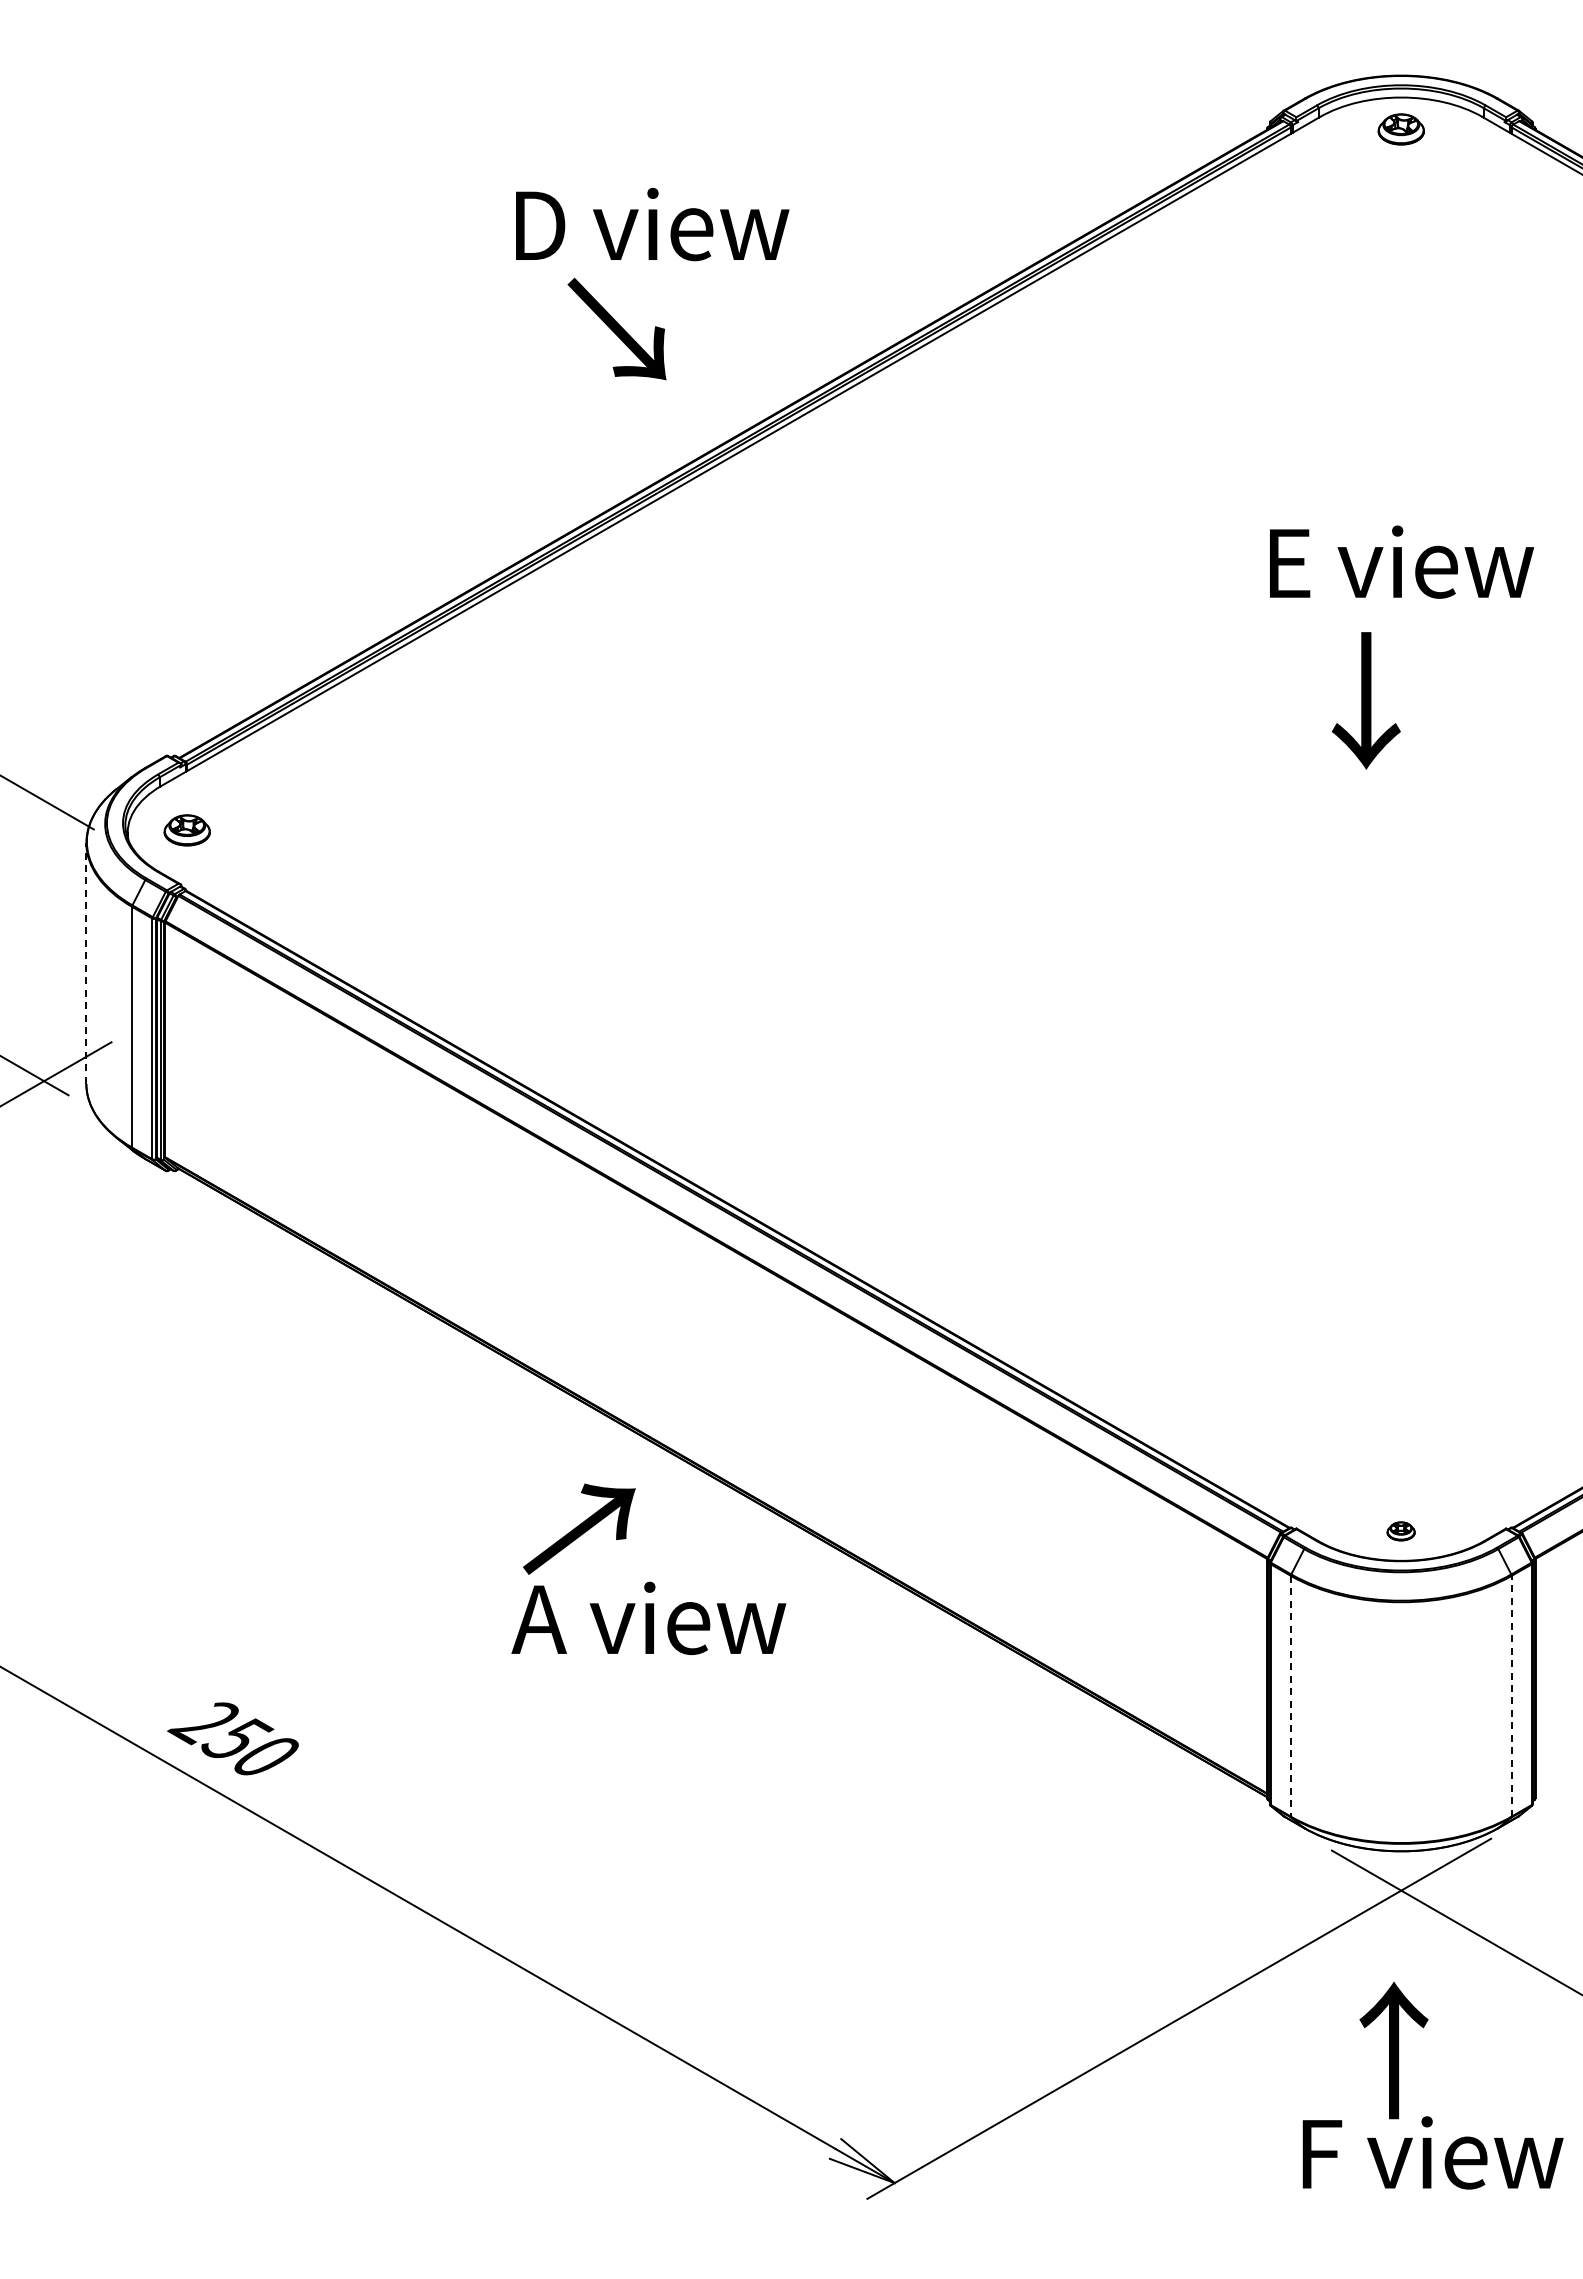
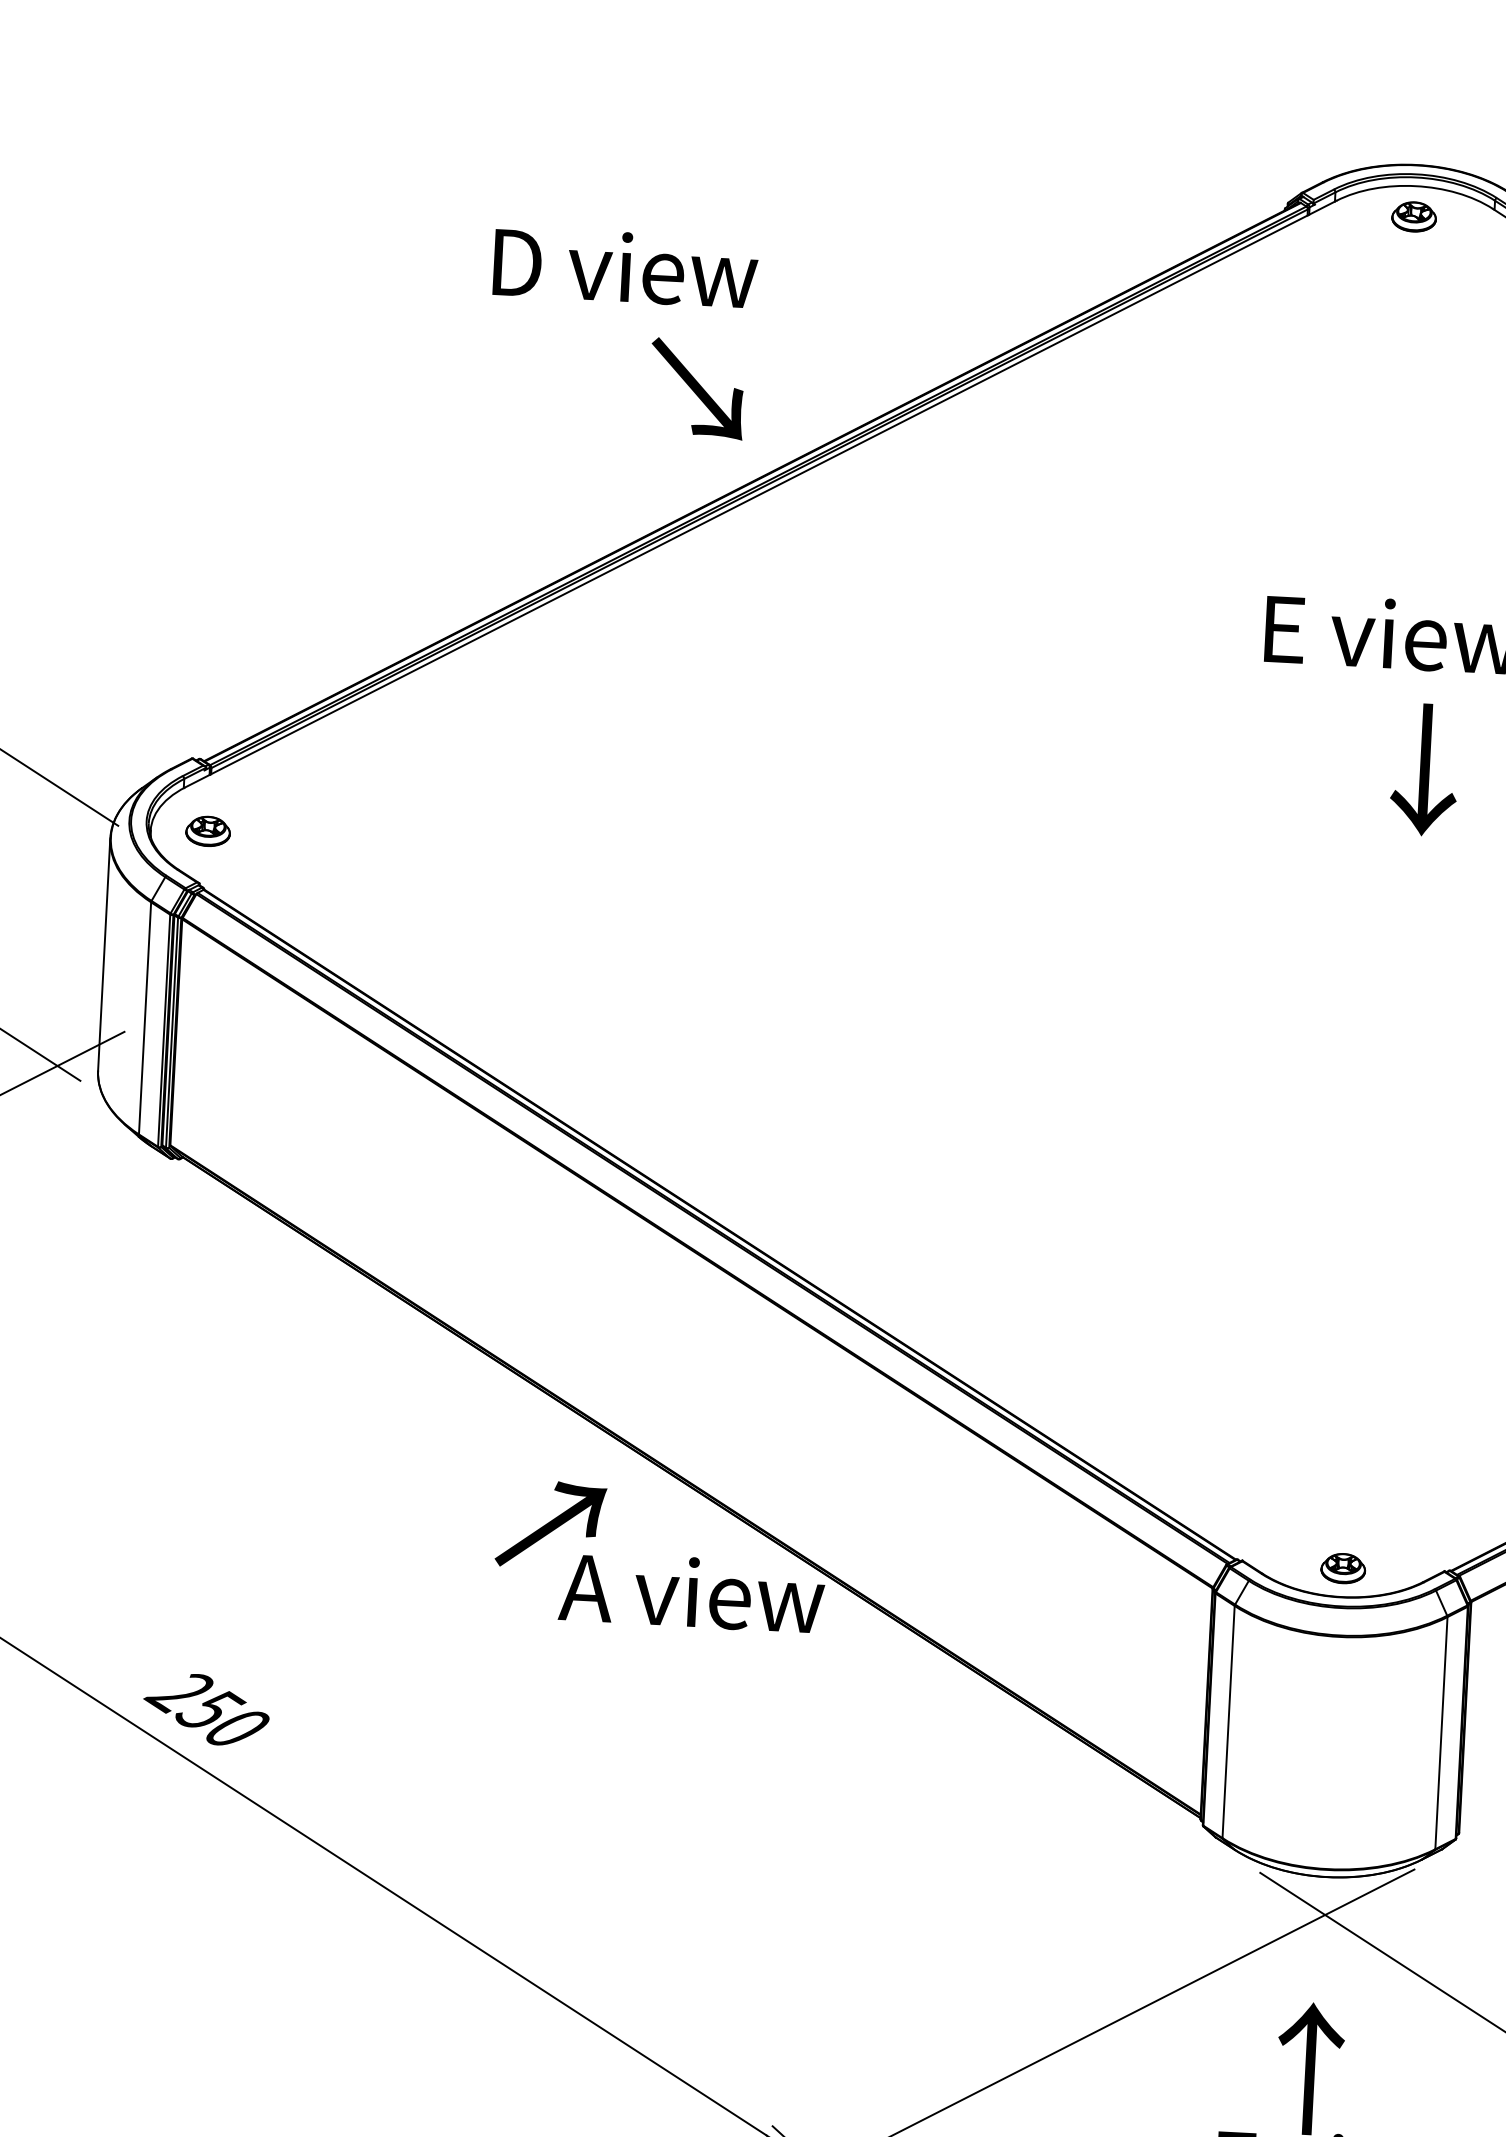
text: (652, 224) -> (625, 267), moved
text: (616, 328) -> (696, 388), moved
text: (1365, 700) -> (1424, 769), moved
line: (86, 962) -> (104, 953), dashed -> solid
part: (1400, 1531) -> (1342, 1568), size x1.67
text: (648, 1617) -> (691, 1591), moved
line: (1511, 1695) -> (1441, 1732), dashed -> solid
line: (1290, 1696) -> (1228, 1722), dashed -> solid

